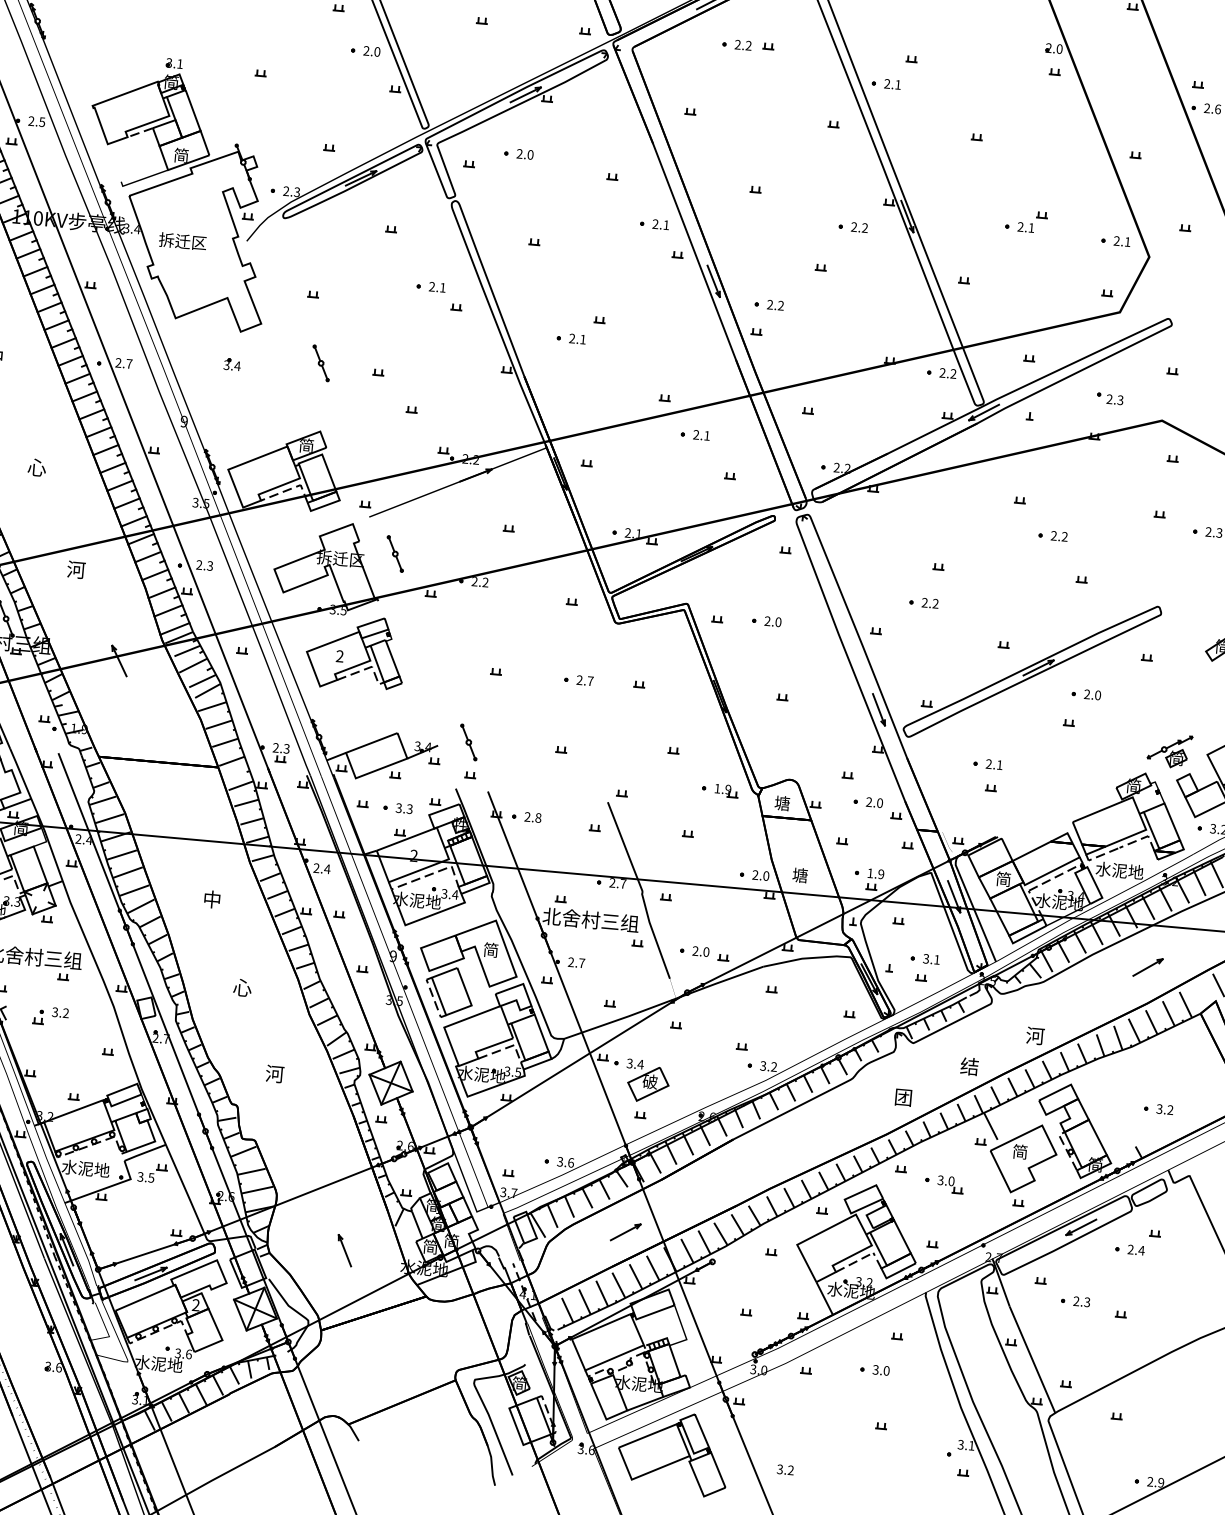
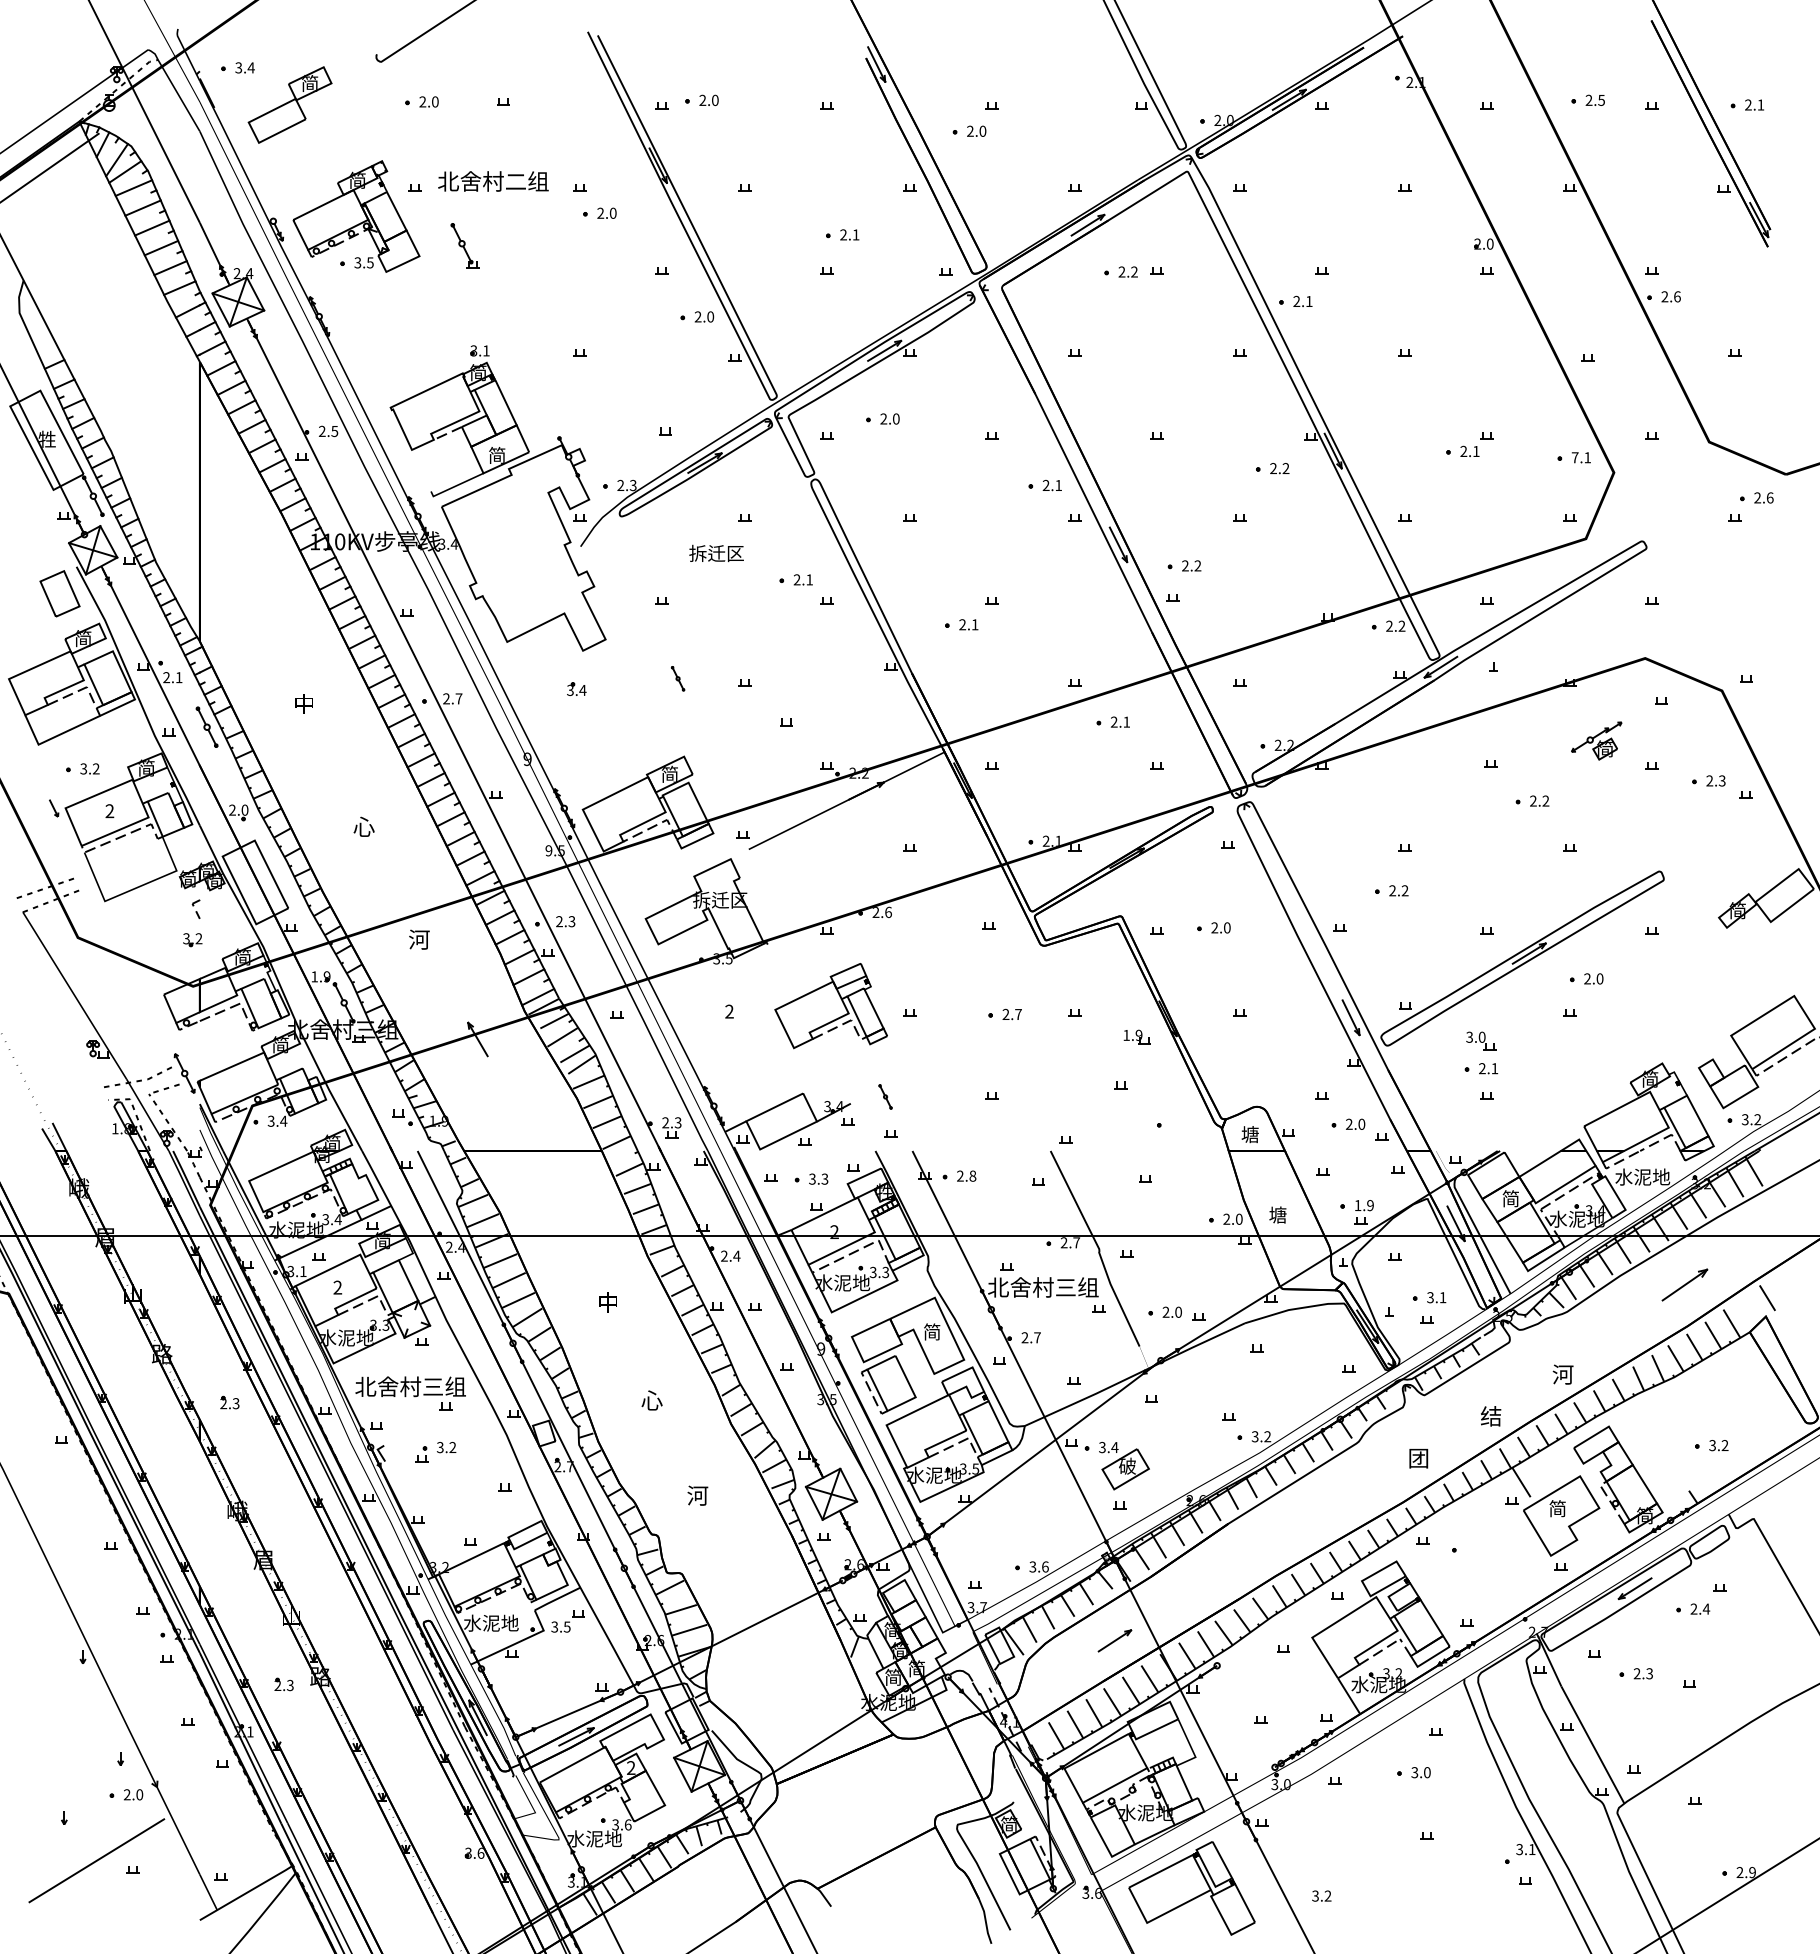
text: (182, 240) -> (716, 552), moved
text: (1116, 240) -> (1574, 457), 2.1 -> 7.1
part: (320, 363) -> (677, 678), size x0.6
part: (1110, 398) -> (1583, 638), removed
text: (195, 502) -> (548, 850), 3.5 -> 9.5
part: (395, 553) -> (782, 888), removed
text: (485, 582) -> (888, 912), 2.2 -> 2.6
part: (355, 653) -> (830, 1006), moved
part: (468, 742) -> (885, 1096), size x0.6
part: (1169, 750) -> (1596, 740), moved
part: (726, 790) -> (1136, 1036), moved
text: (455, 894) -> (885, 1272), 3.4 -> 3.3
part: (1147, 967) -> (1684, 1284), size x1.4
part: (950, 1184) -> (1481, 1040), moved
part: (344, 1250) -> (795, 1690), removed

